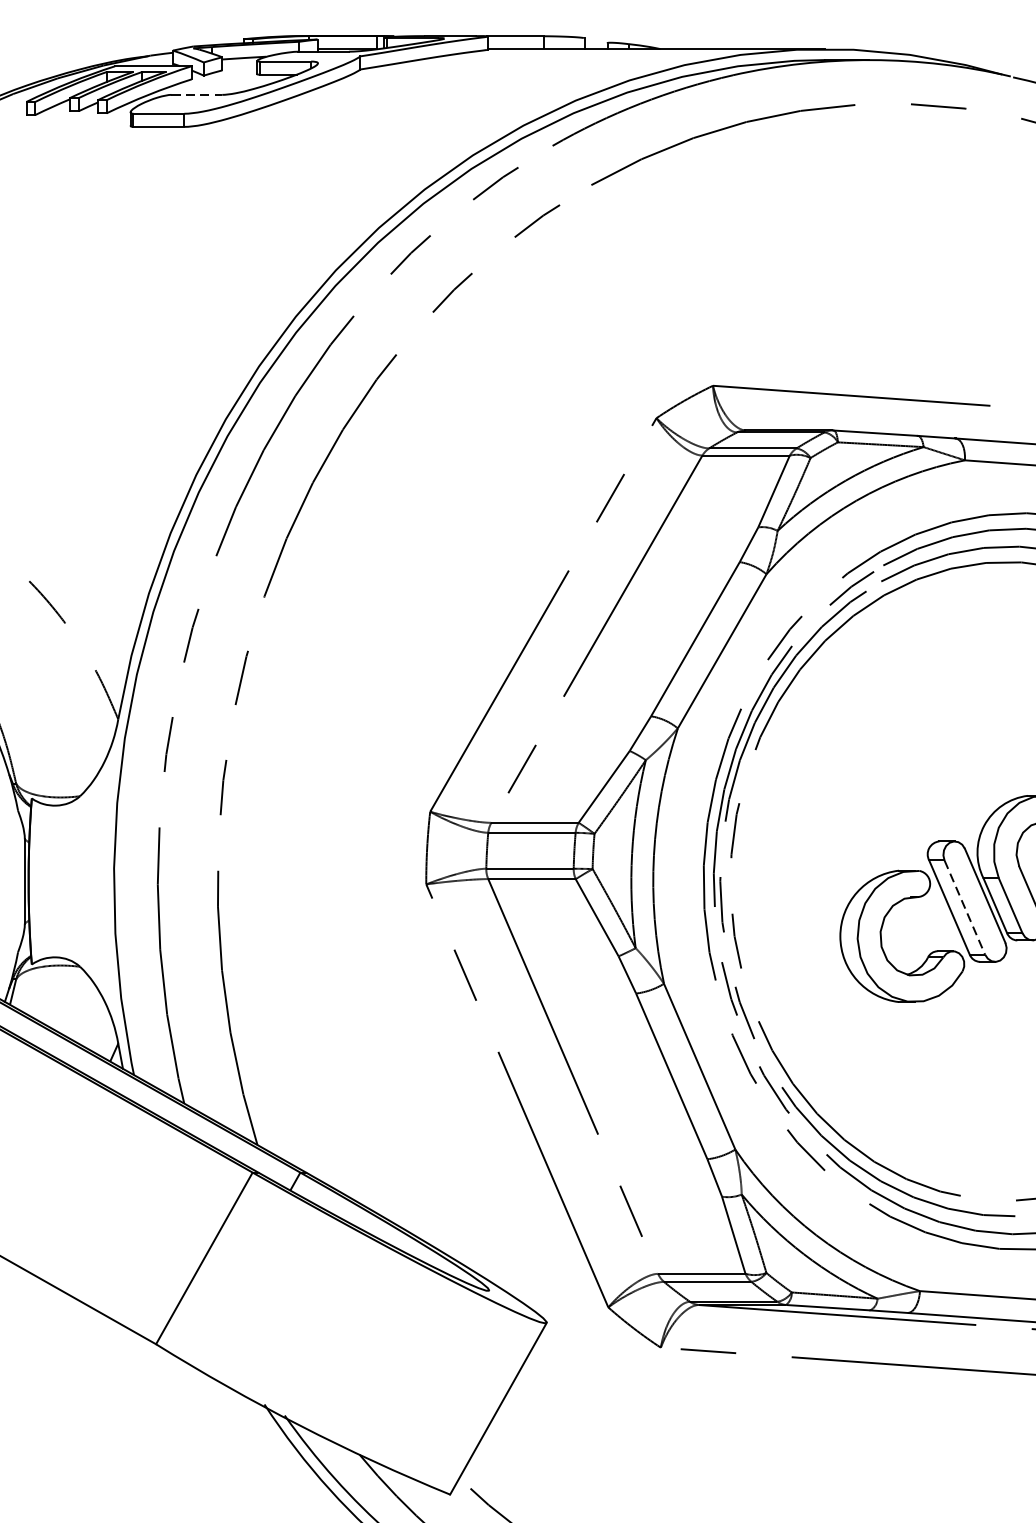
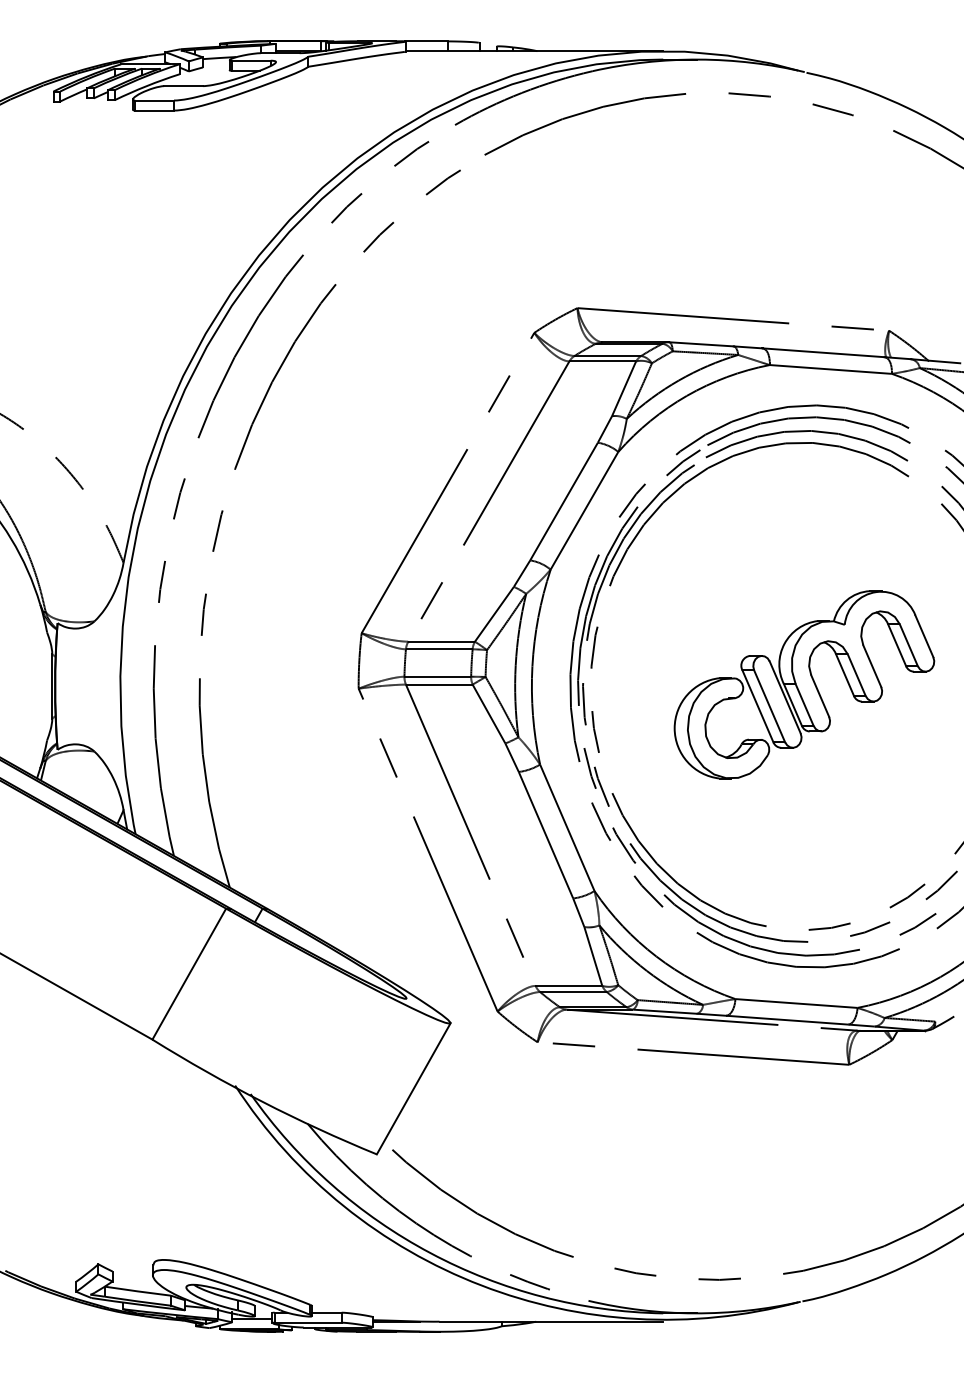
line: (196, 95) -> (183, 86), dashed -> solid
line: (964, 907) -> (769, 706), dashed -> solid

